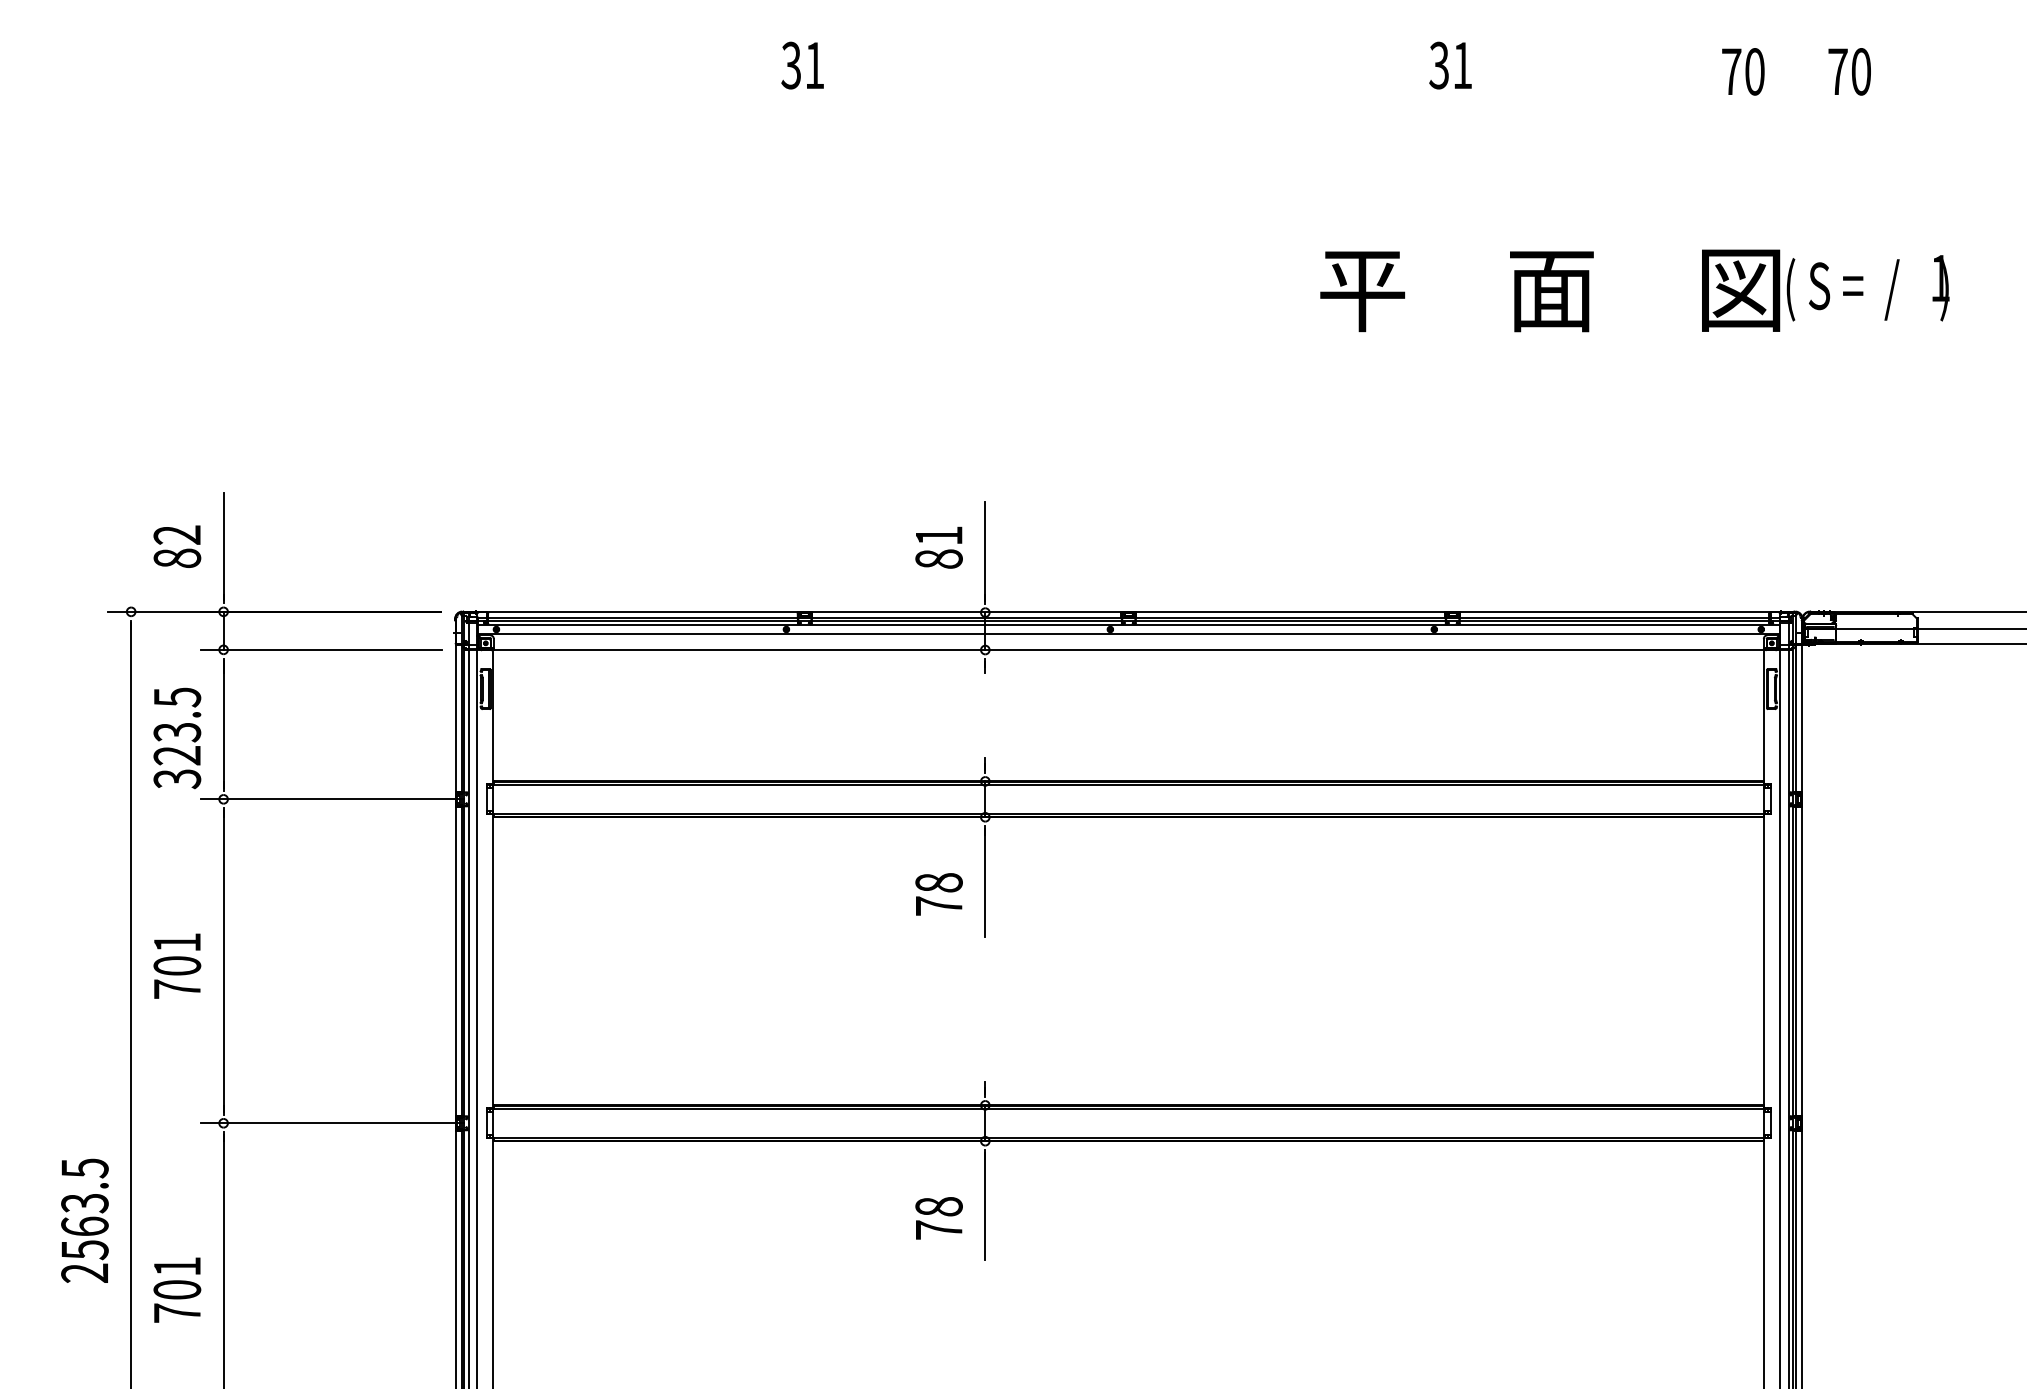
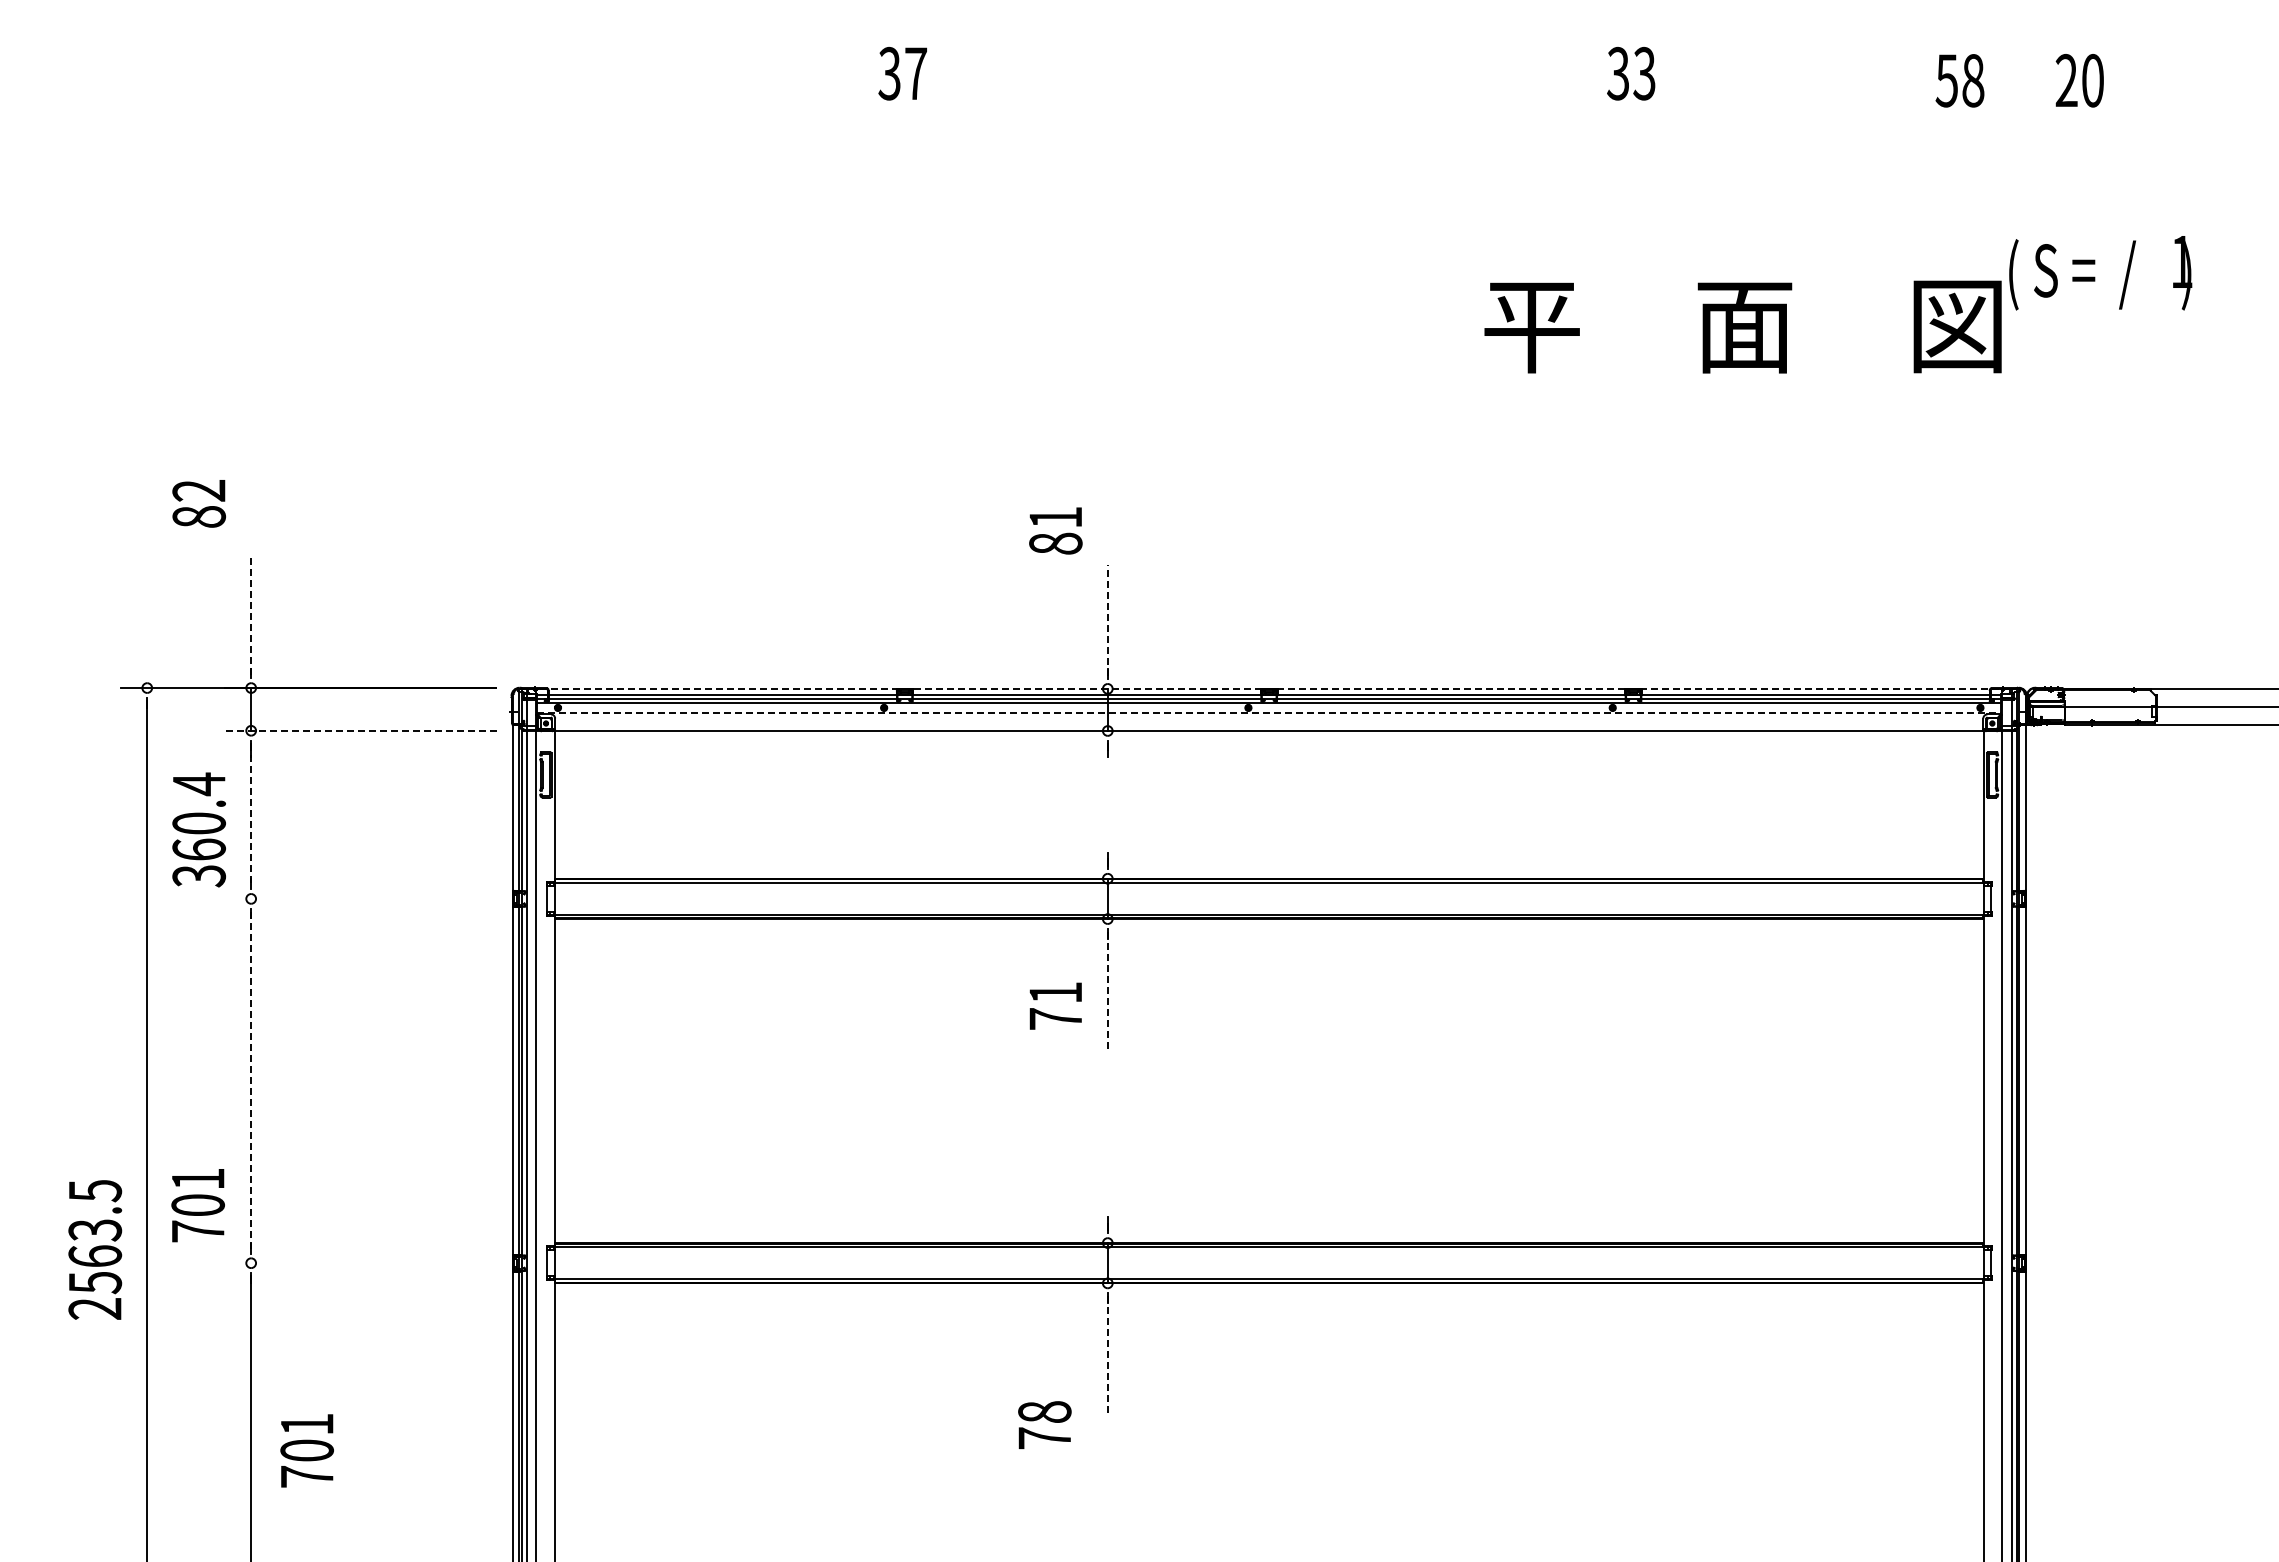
text: (815, 65) -> (916, 73), 31 -> 37
text: (1462, 65) -> (1644, 73), 31 -> 33
text: (1742, 71) -> (1959, 80), 70 -> 58
text: (1837, 71) -> (2066, 80), 70 -> 20
text: (1868, 288) -> (2100, 273), moved
text: (176, 546) -> (198, 503), moved
line: (223, 546) -> (251, 614), solid -> dashed
text: (938, 547) -> (1055, 530), moved
line: (985, 551) -> (1107, 620), solid -> dashed
line: (1129, 612) -> (1269, 688), solid -> dashed
line: (1129, 633) -> (1269, 712), solid -> dashed
line: (321, 649) -> (361, 730), solid -> dashed
line: (223, 725) -> (251, 815), solid -> dashed
text: (177, 726) -> (199, 816), 323.5 -> 360.4
line: (332, 798) -> (373, 898), removed
text: (938, 882) -> (1055, 992), 78 -> 71
line: (985, 882) -> (1107, 992), solid -> dashed
line: (223, 961) -> (251, 1081), solid -> dashed
text: (176, 966) -> (197, 1205), moved
line: (332, 1123) -> (373, 1263), removed
line: (985, 1206) -> (1107, 1356), solid -> dashed
text: (938, 1217) -> (1044, 1424), moved
text: (85, 1220) -> (95, 1249), moved
text: (176, 1289) -> (306, 1450), moved

